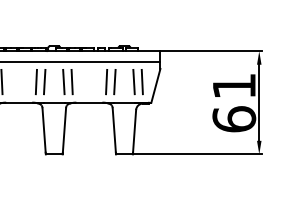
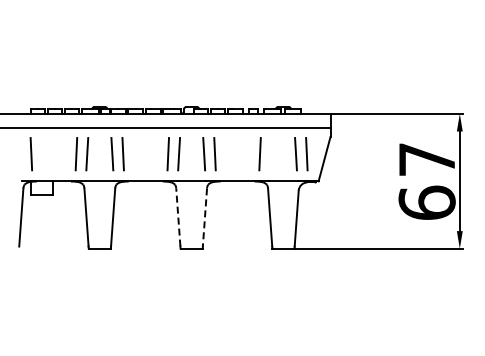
line: (114, 82) -> (270, 154), removed
text: (233, 86) -> (426, 159), 61 -> 67
line: (44, 129) -> (178, 216), solid -> dashed
line: (64, 130) -> (204, 217), solid -> dashed

